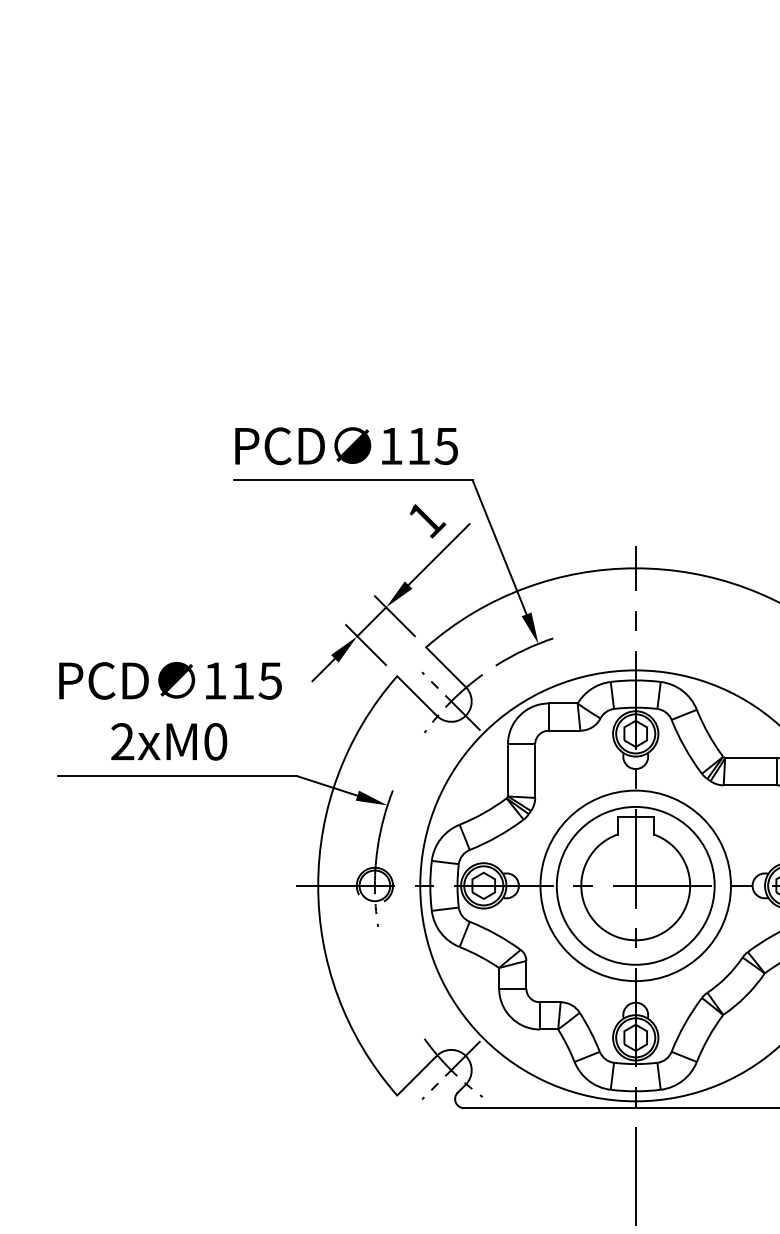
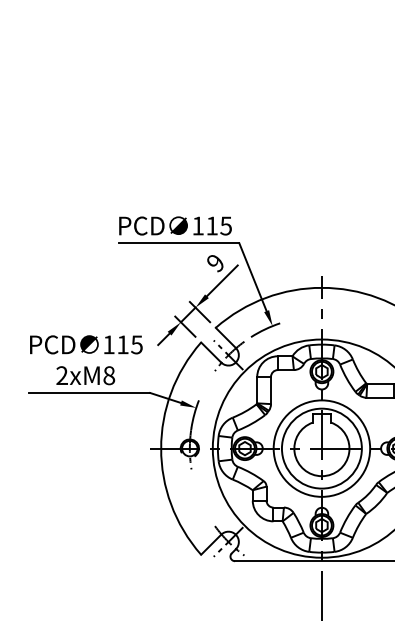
text: (427, 520) -> (216, 263), 1 -> 9
text: (216, 741) -> (109, 375), 2xM0 -> 2xM8

